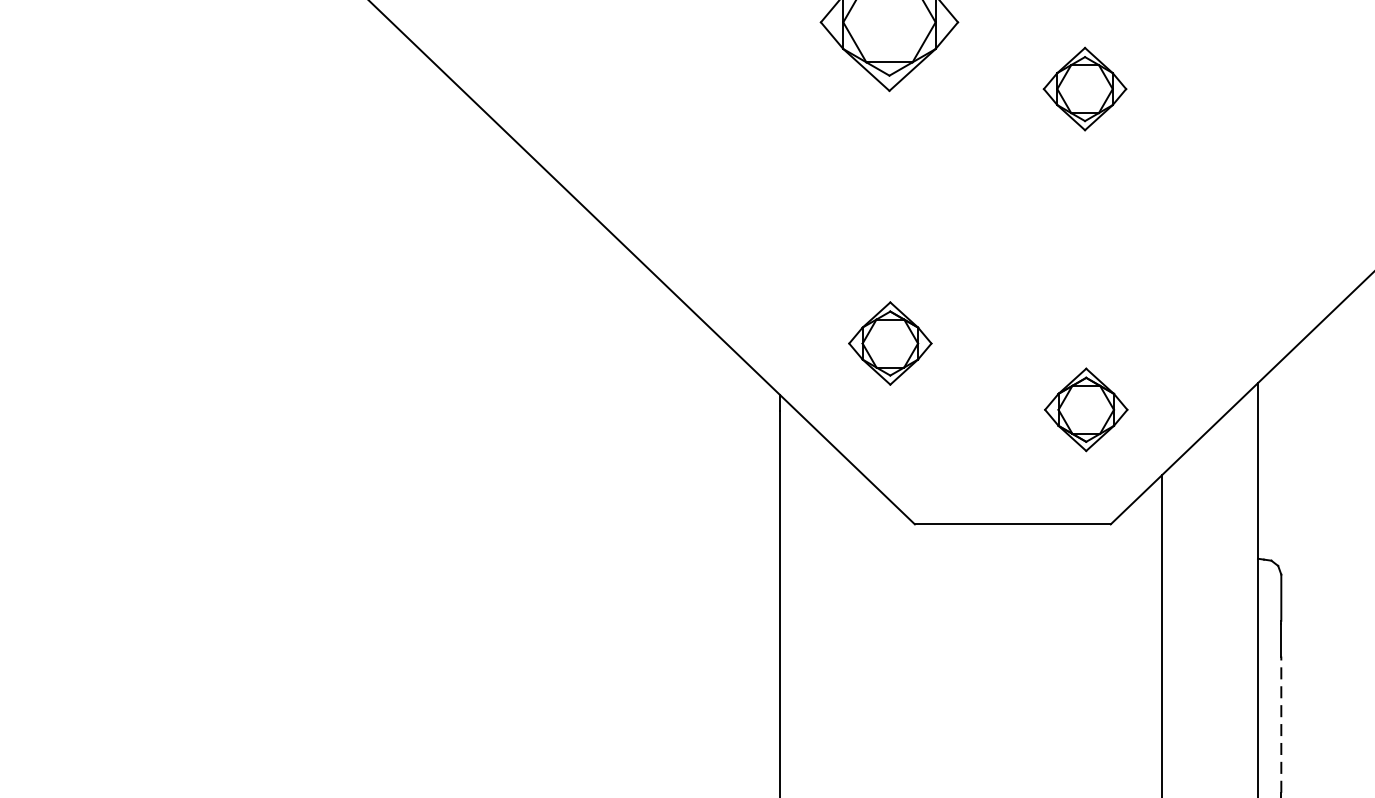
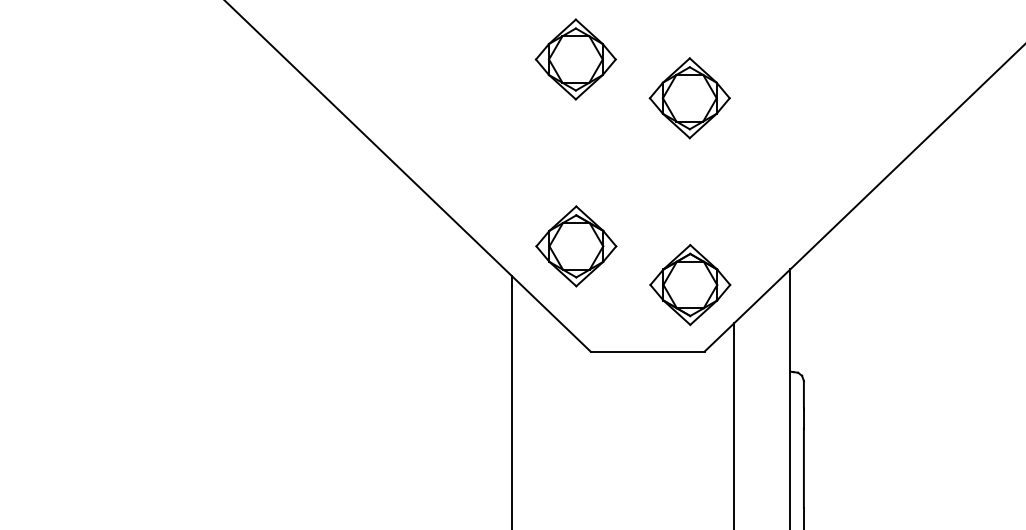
part: (1084, 89) -> (689, 98), size x1.67
part: (890, 343) -> (576, 246), size x1.67
part: (1086, 409) -> (690, 284), size x1.67
line: (1280, 725) -> (803, 468), dashed -> solid

